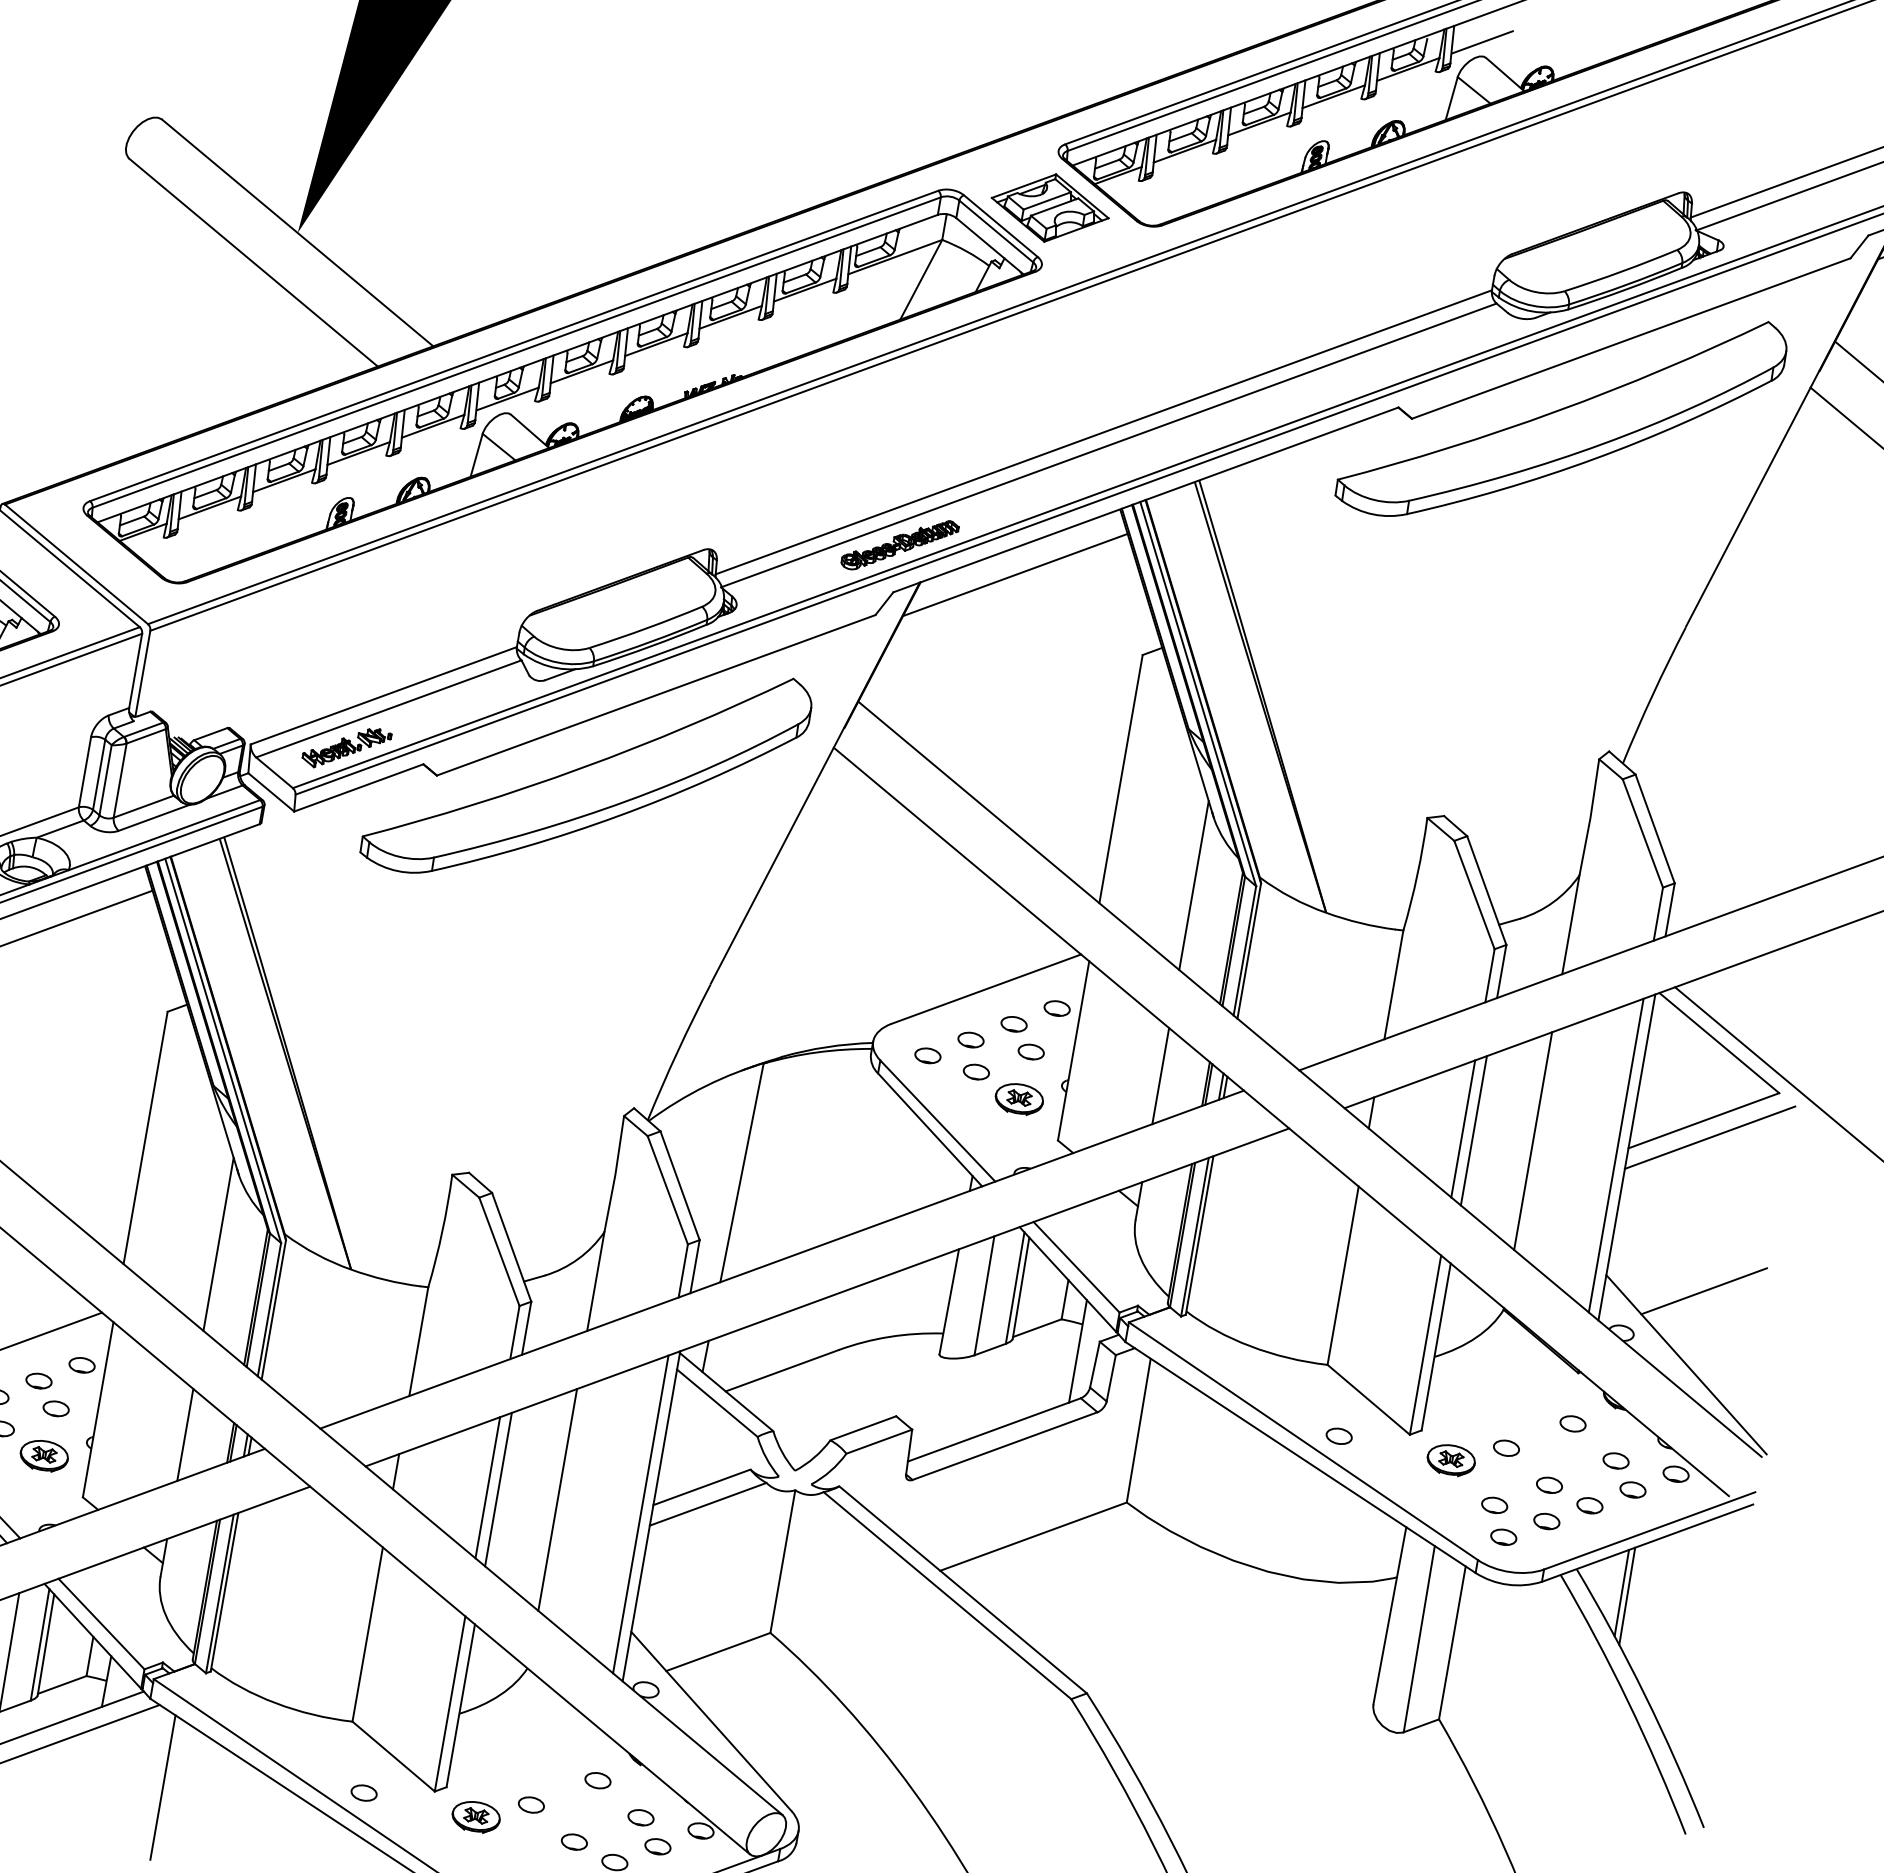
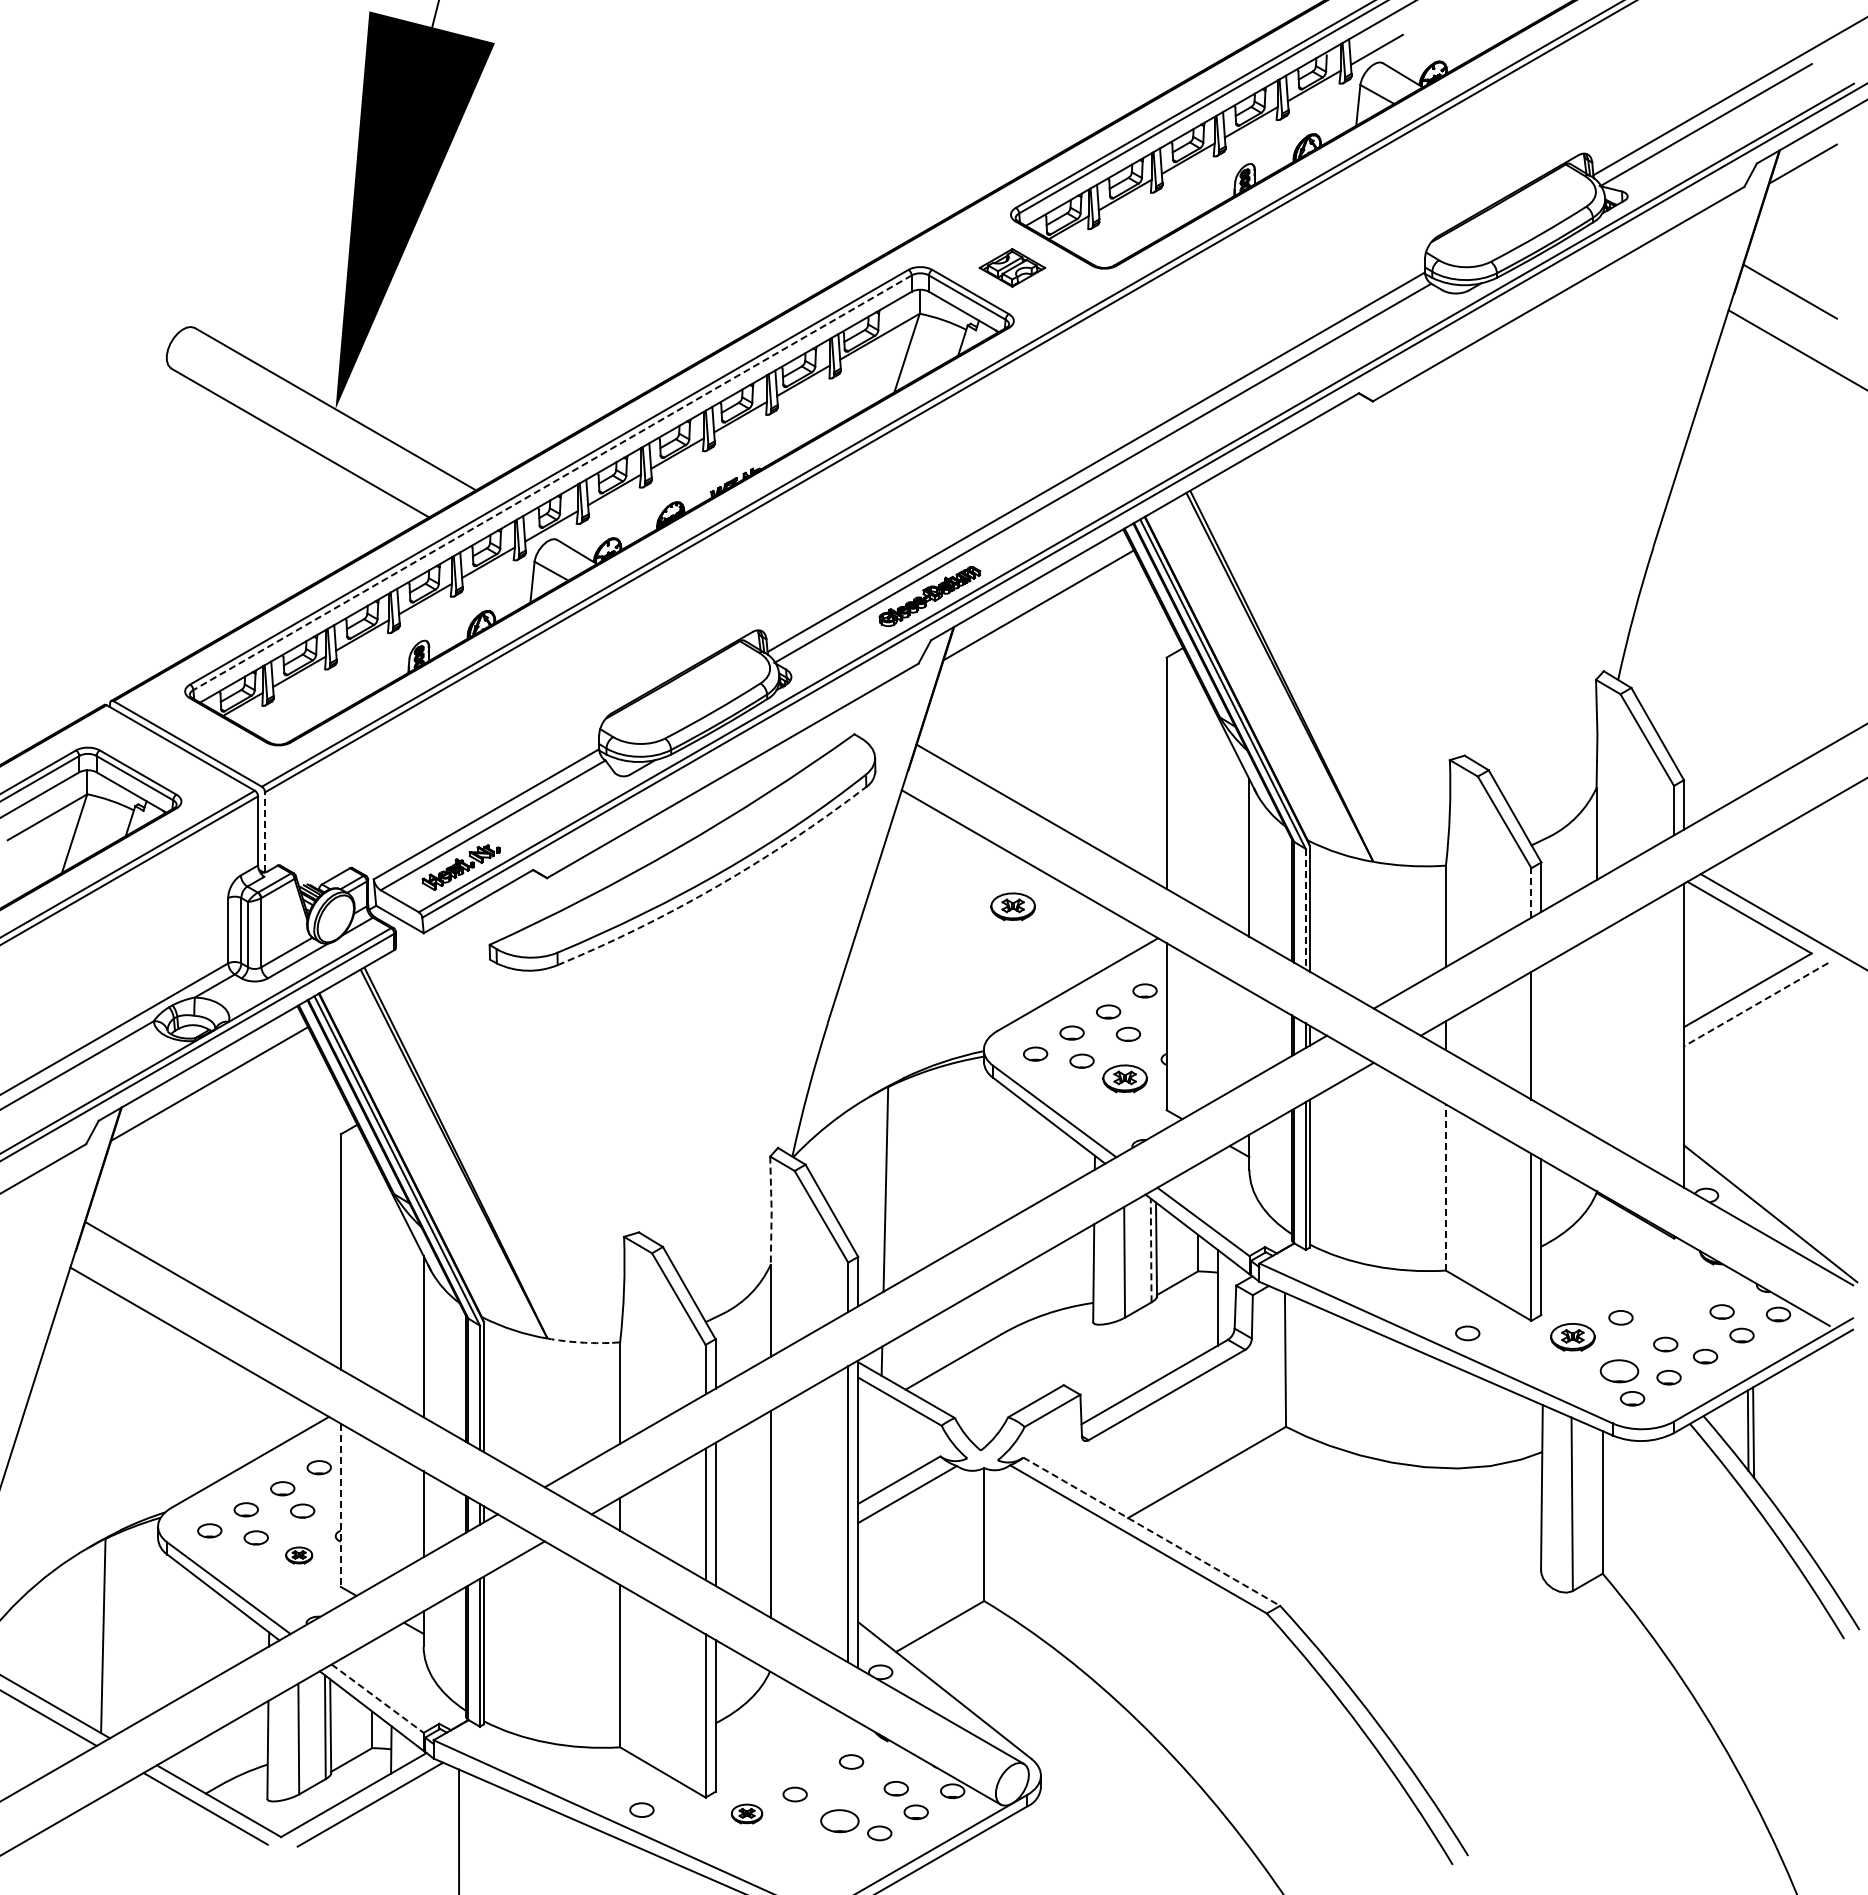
part: (1050, 207) -> (1012, 267), size x0.6
line: (516, 352) -> (552, 482), solid -> dashed
part: (1562, 416) -> (1508, 375), removed
line: (143, 672) -> (265, 831), solid -> dashed
arc: (618, 816) -> (717, 886), solid -> dashed
part: (930, 893) -> (1012, 906), added
line: (1244, 951) -> (1305, 909), solid -> dashed
line: (1490, 975) -> (1531, 892), solid -> dashed
line: (1160, 1075) -> (1249, 1035), removed
line: (1474, 1130) -> (1541, 1035), removed
line: (1709, 1137) -> (1755, 1004), solid -> dashed
line: (1533, 1140) -> (1596, 1035), removed
line: (1616, 1155) -> (1674, 1035), removed
line: (615, 1175) -> (771, 1211), solid -> dashed
line: (1342, 1275) -> (1445, 1187), solid -> dashed
arc: (385, 1279) -> (580, 1342), solid -> dashed
line: (1015, 1288) -> (1151, 1250), solid -> dashed
line: (1703, 1291) -> (1774, 1144), removed
line: (97, 1409) -> (340, 1505), solid -> dashed
part: (1572, 1424) -> (1676, 1285), removed
part: (43, 1455) -> (298, 1555), size x0.6
part: (1493, 1505) -> (1618, 1371), size x1.6
line: (963, 1589) -> (1152, 1531), solid -> dashed
line: (102, 1624) -> (378, 1698), solid -> dashed
part: (475, 1816) -> (746, 1813), size x0.7
part: (573, 1842) -> (839, 1821), size x1.6

